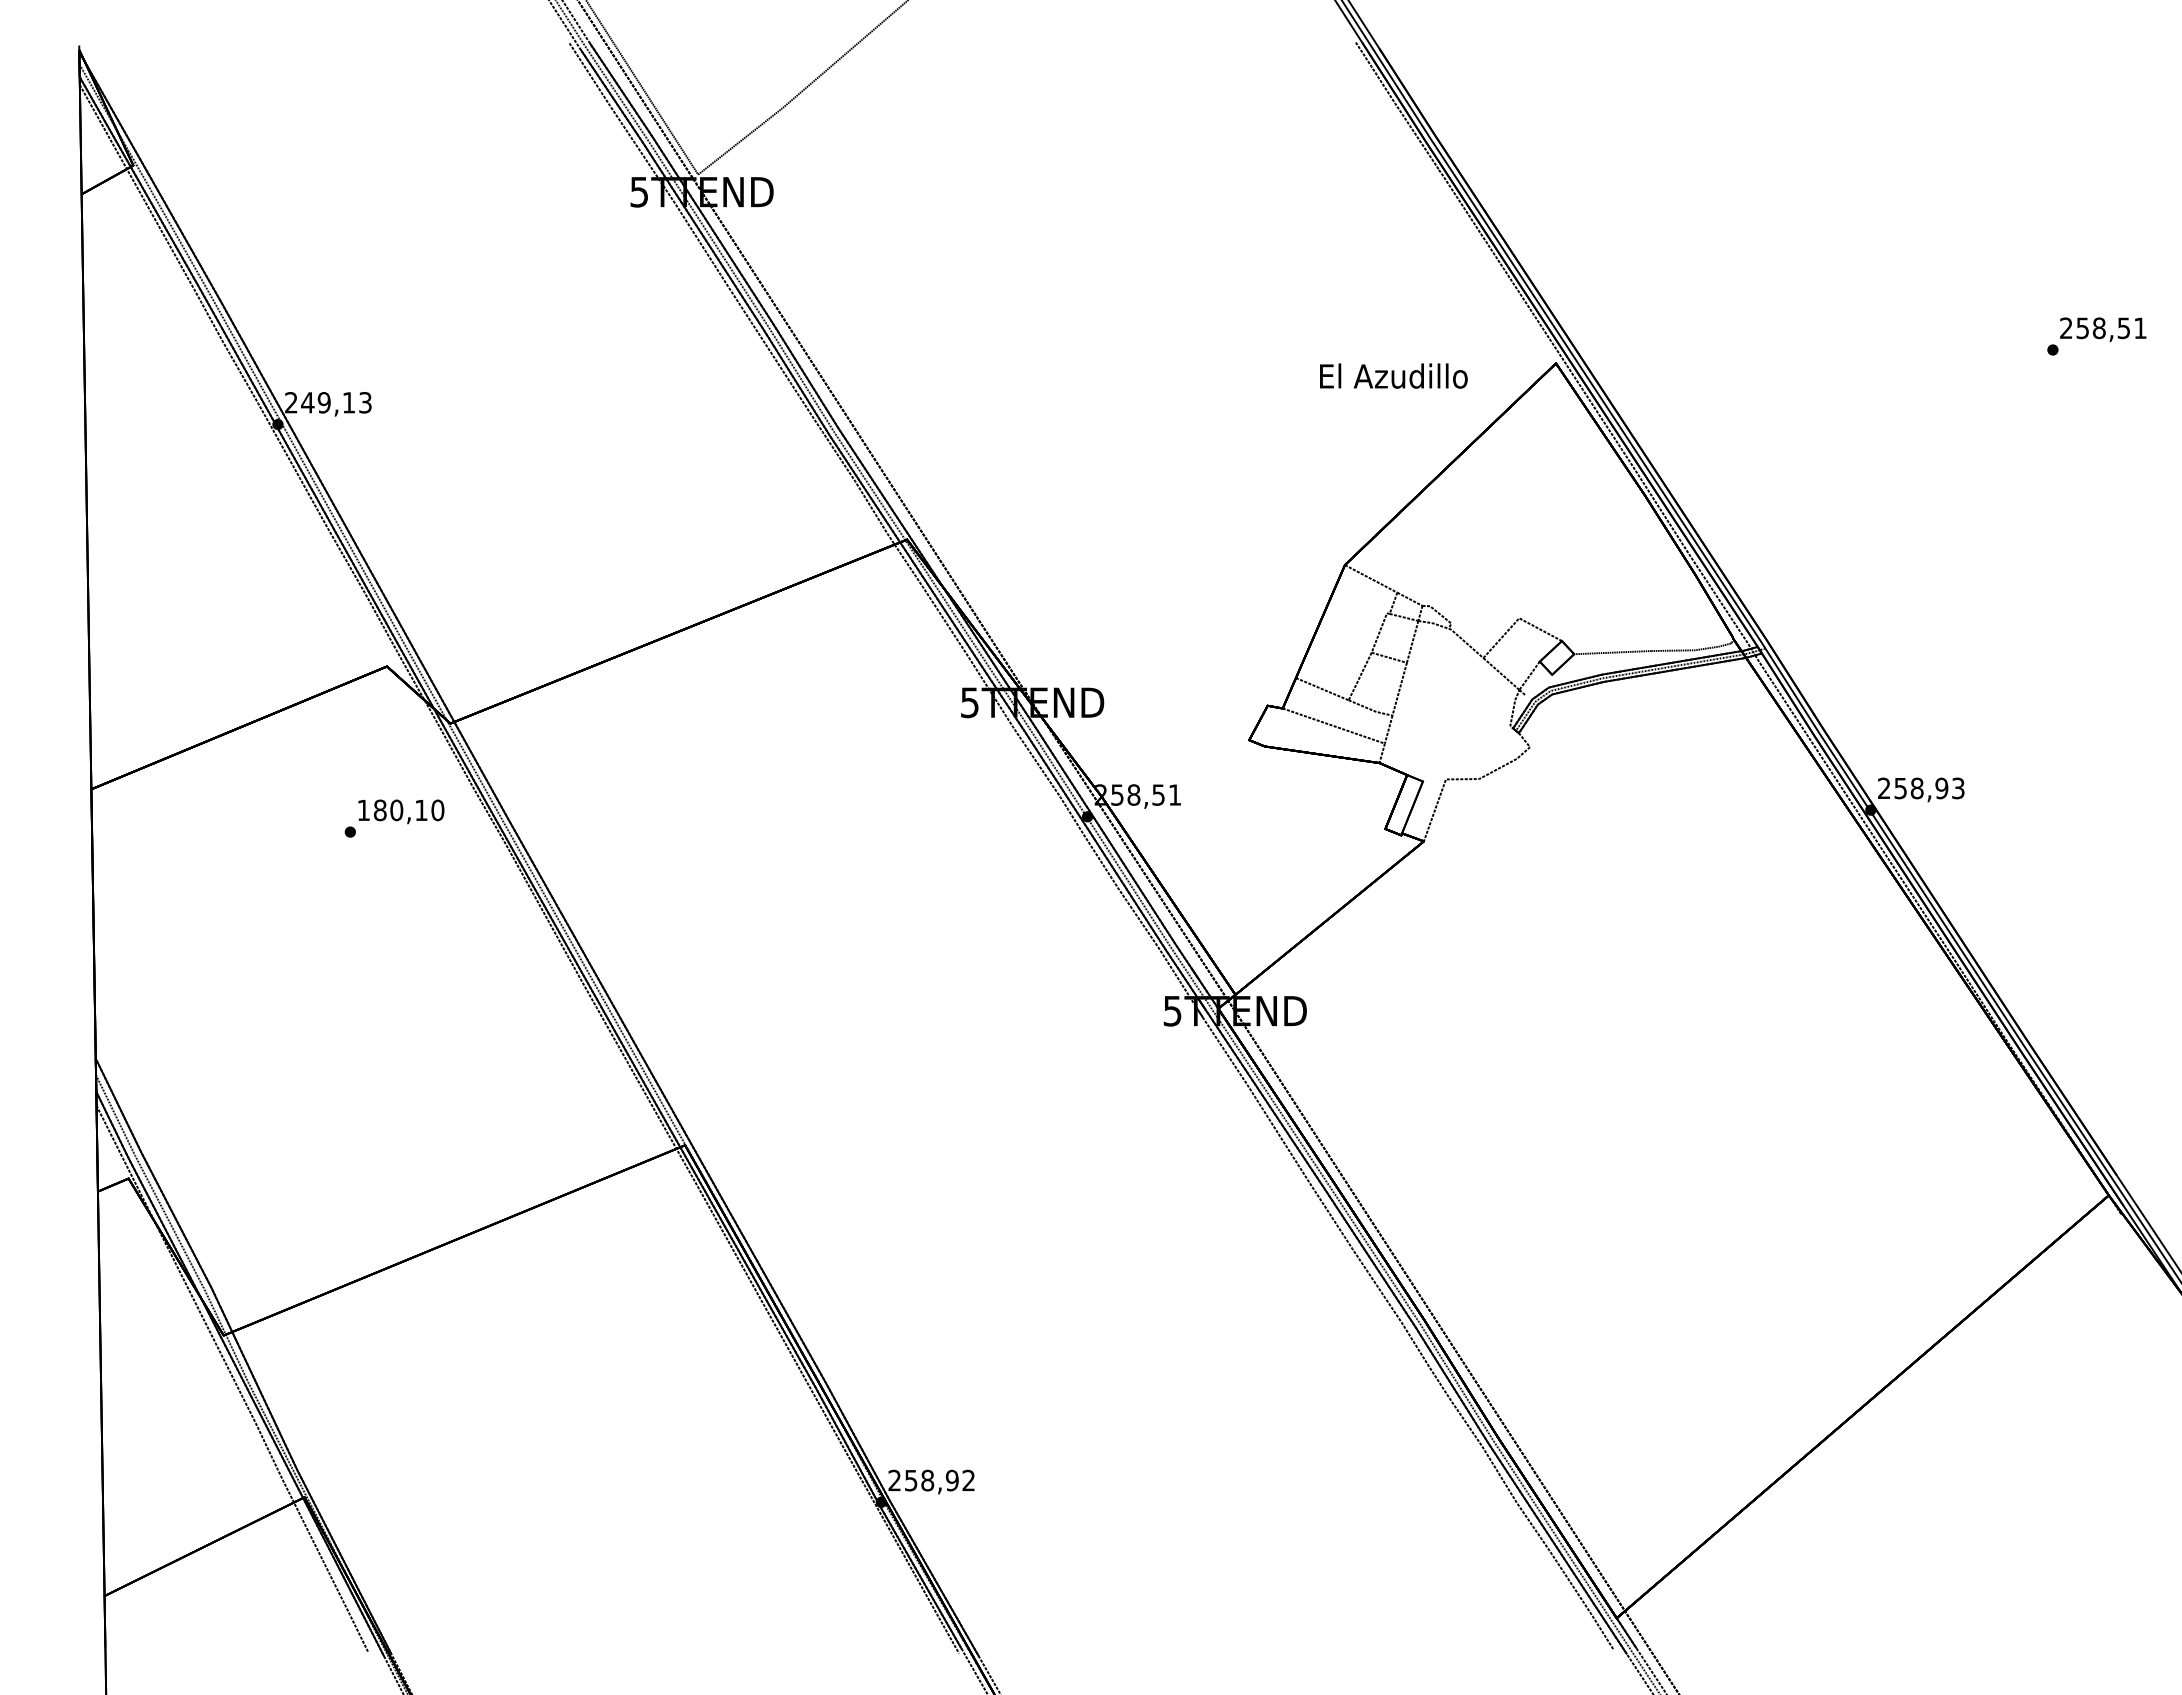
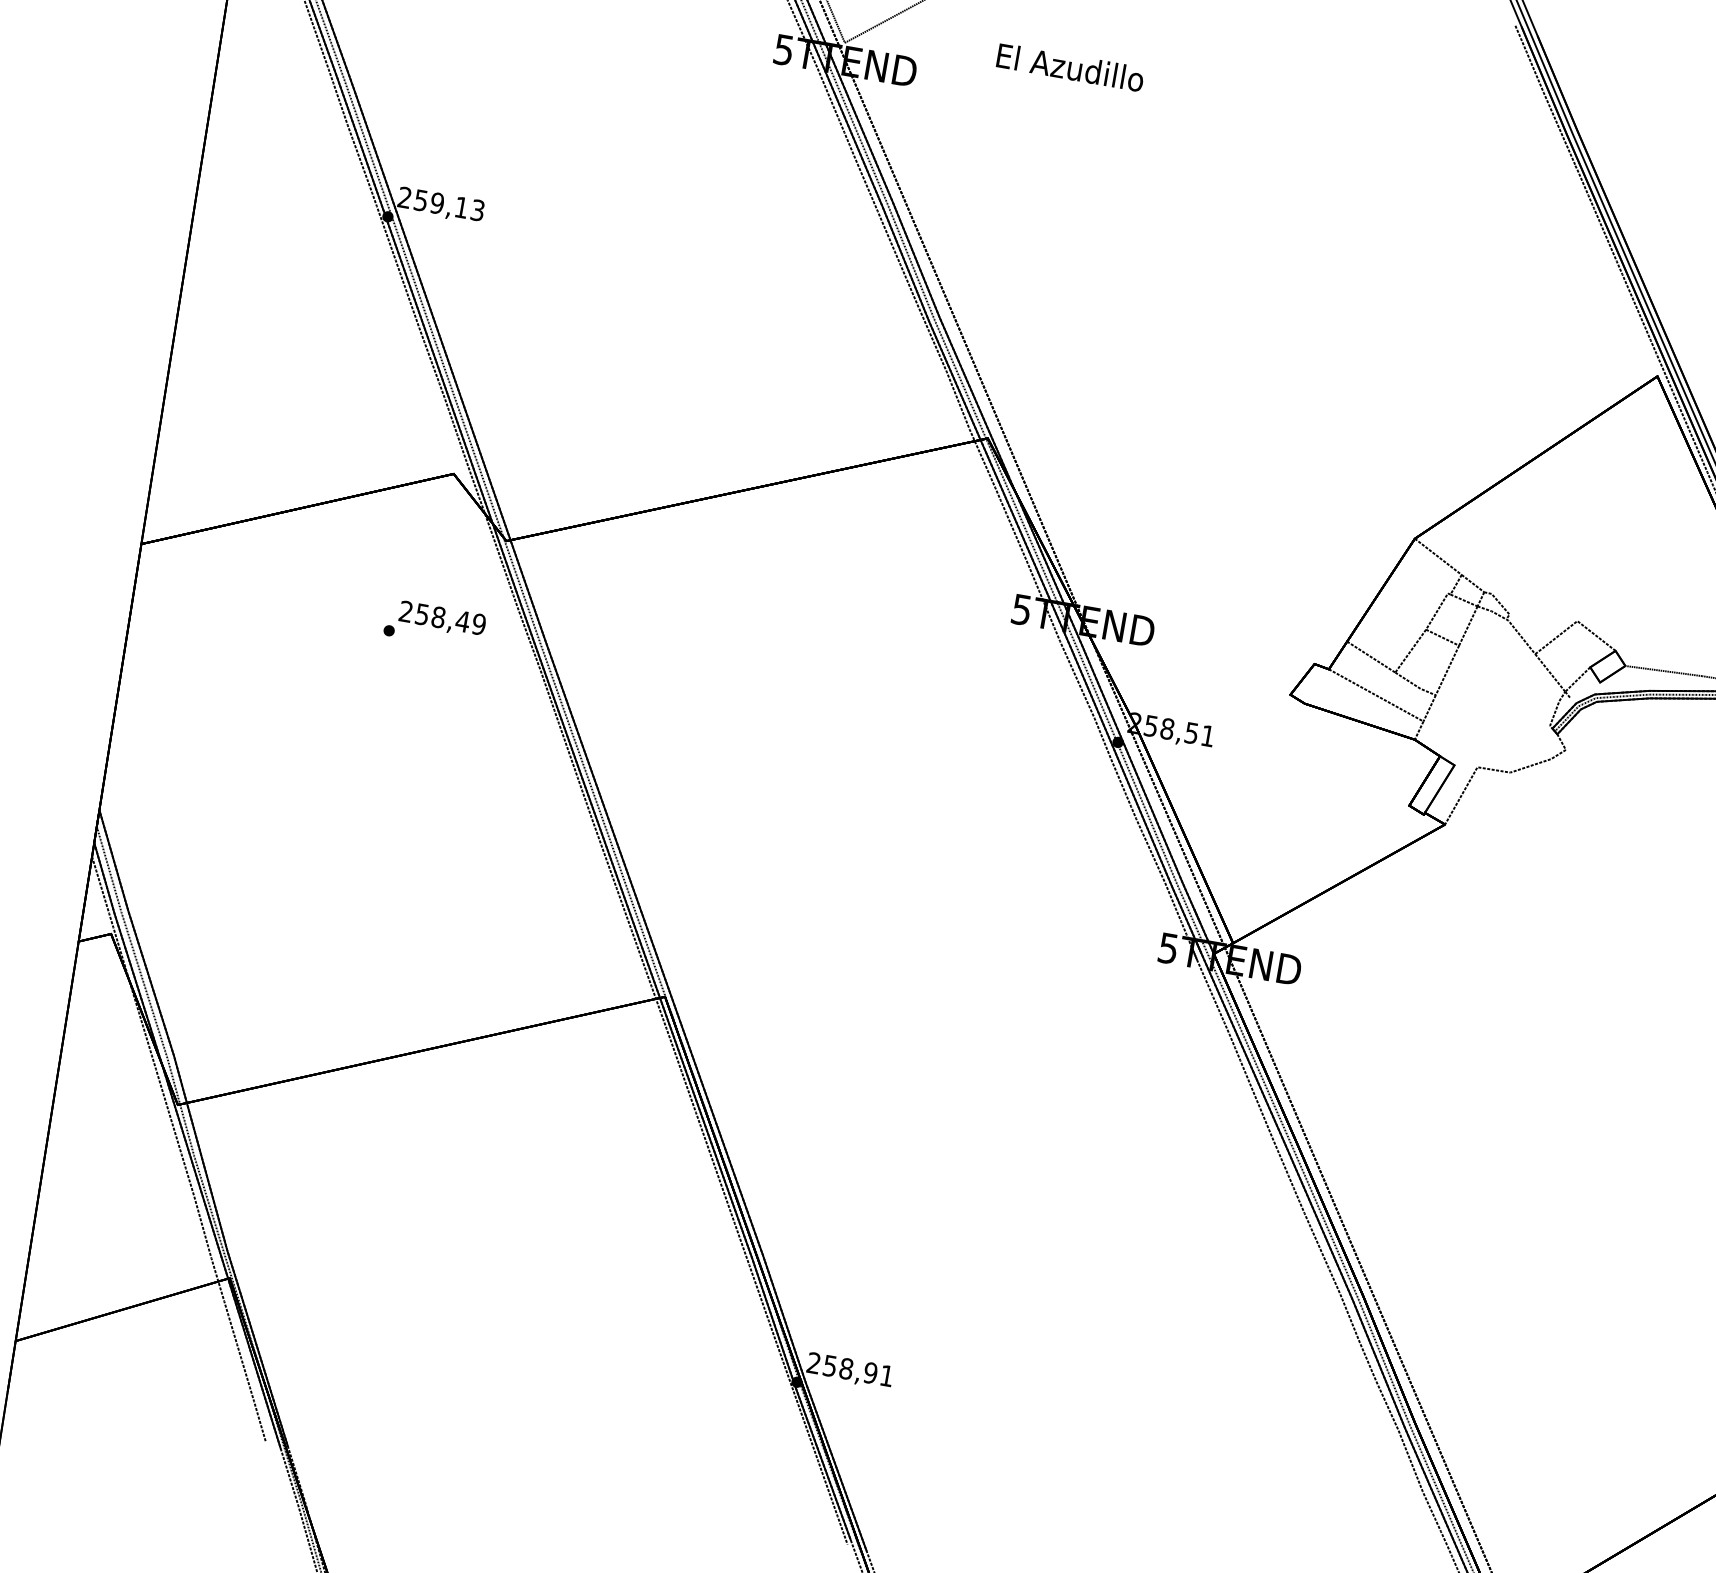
text: (1393, 375) -> (1070, 66), moved
text: (307, 402) -> (420, 200), 249,13 -> 259,13
text: (400, 810) -> (442, 618), 180,10 -> 258,49
text: (968, 1479) -> (886, 1374), 258,92 -> 258,91

